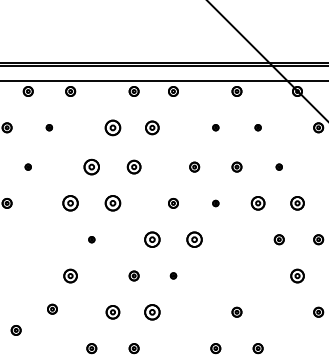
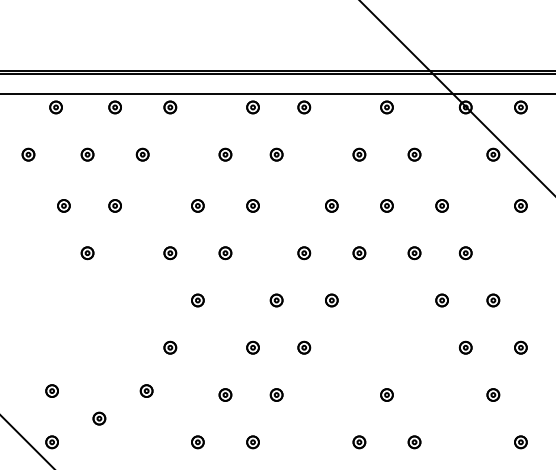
part: (49, 127) -> (142, 154), size x1.67
part: (113, 127) -> (225, 154), size x0.62
part: (152, 127) -> (276, 154), size x0.71
part: (215, 127) -> (359, 154), size x1.67
part: (258, 127) -> (414, 154), size x1.67
part: (27, 166) -> (114, 205), size x1.67
part: (91, 166) -> (197, 205), size x0.62
part: (133, 166) -> (252, 205), size x0.71
part: (278, 166) -> (441, 205), size x1.67
part: (70, 203) -> (170, 253), size x0.62
part: (113, 203) -> (225, 253), size x0.62
part: (215, 203) -> (359, 253), size x1.67
part: (258, 203) -> (414, 253), size x0.71
part: (297, 203) -> (465, 253), size x0.71
part: (91, 239) -> (197, 300), size x1.67
part: (152, 239) -> (276, 300), size x0.62
part: (194, 239) -> (331, 300), size x0.62
part: (70, 275) -> (170, 347), size x0.71
part: (173, 275) -> (304, 347), size x1.67
part: (297, 275) -> (465, 347), size x0.71
part: (113, 311) -> (225, 394), size x0.71
part: (152, 311) -> (276, 394), size x0.62

